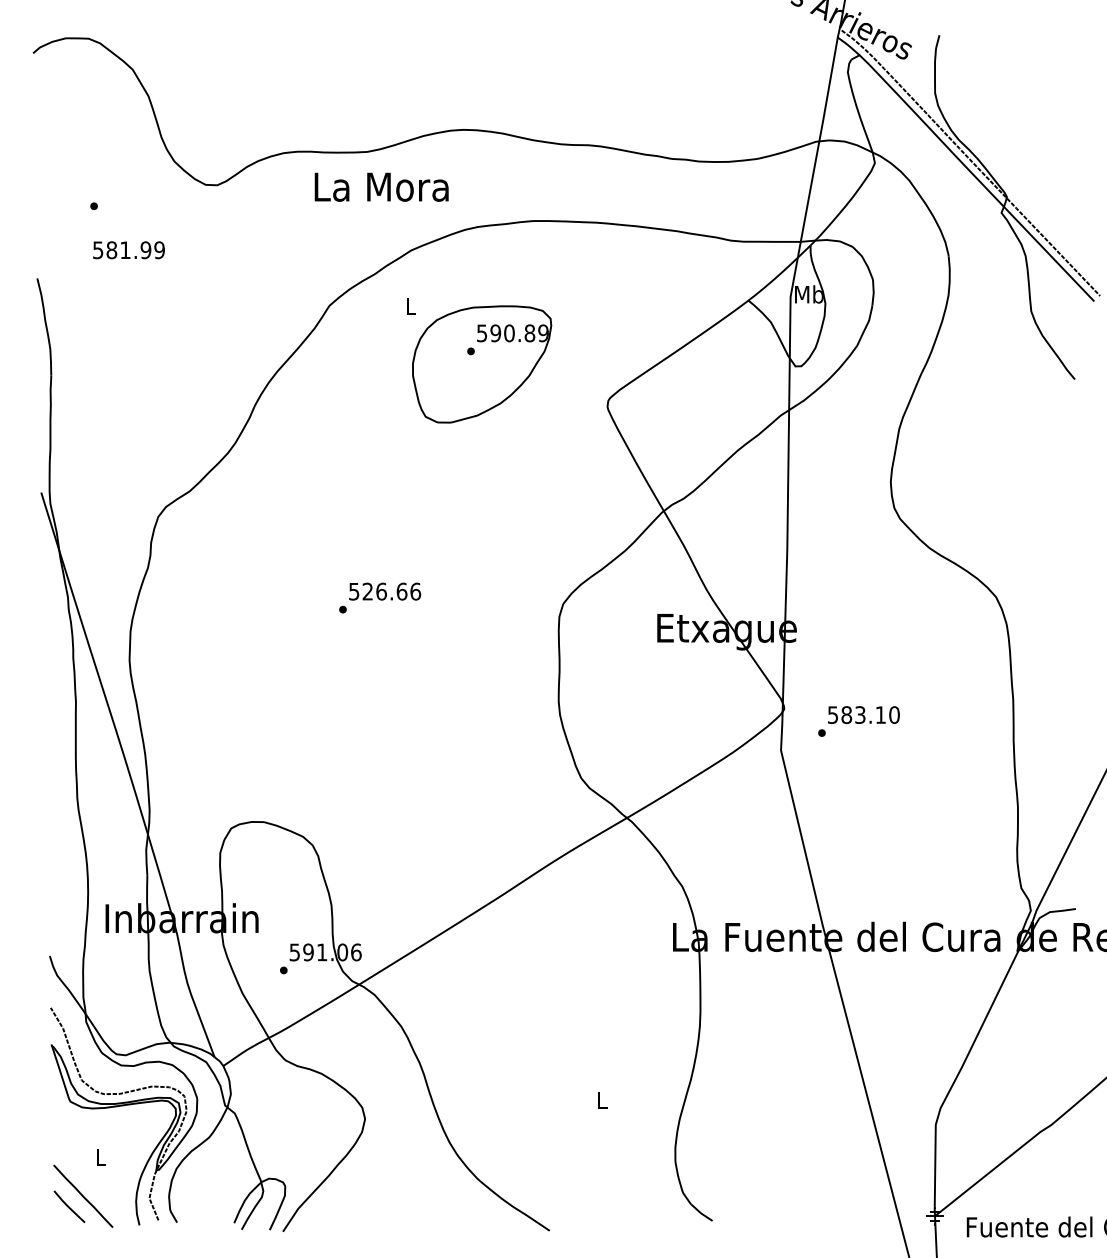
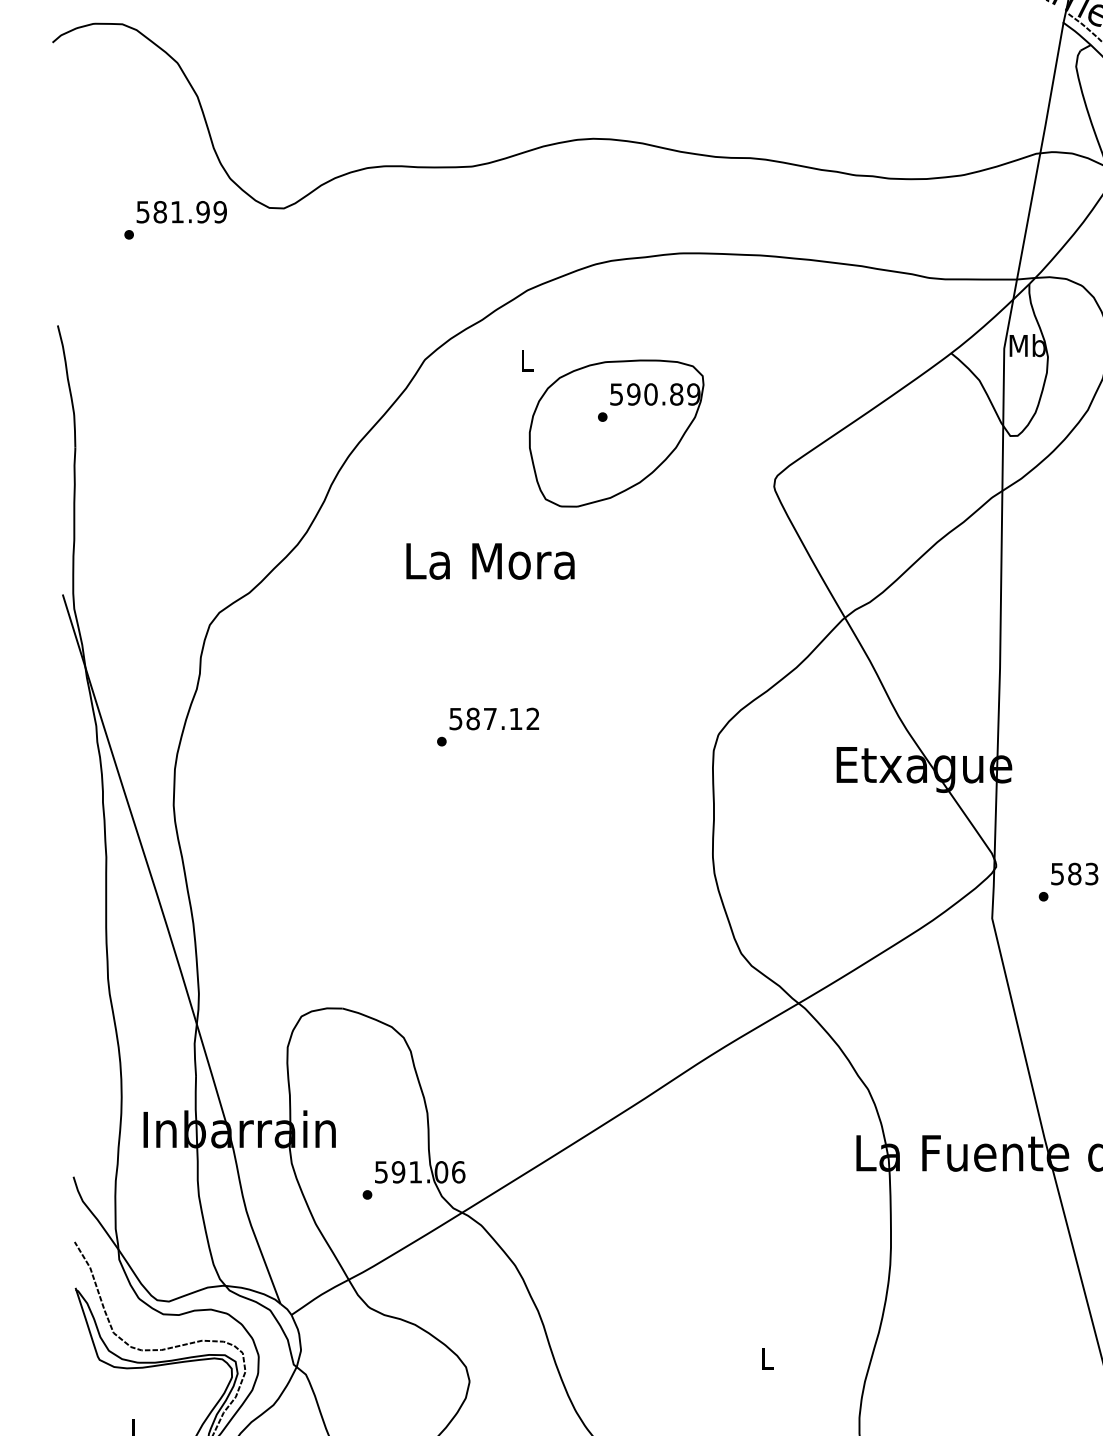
text: (381, 186) -> (490, 560), moved
text: (128, 250) -> (181, 212), moved
text: (391, 591) -> (502, 718), 526.66 -> 587.12

